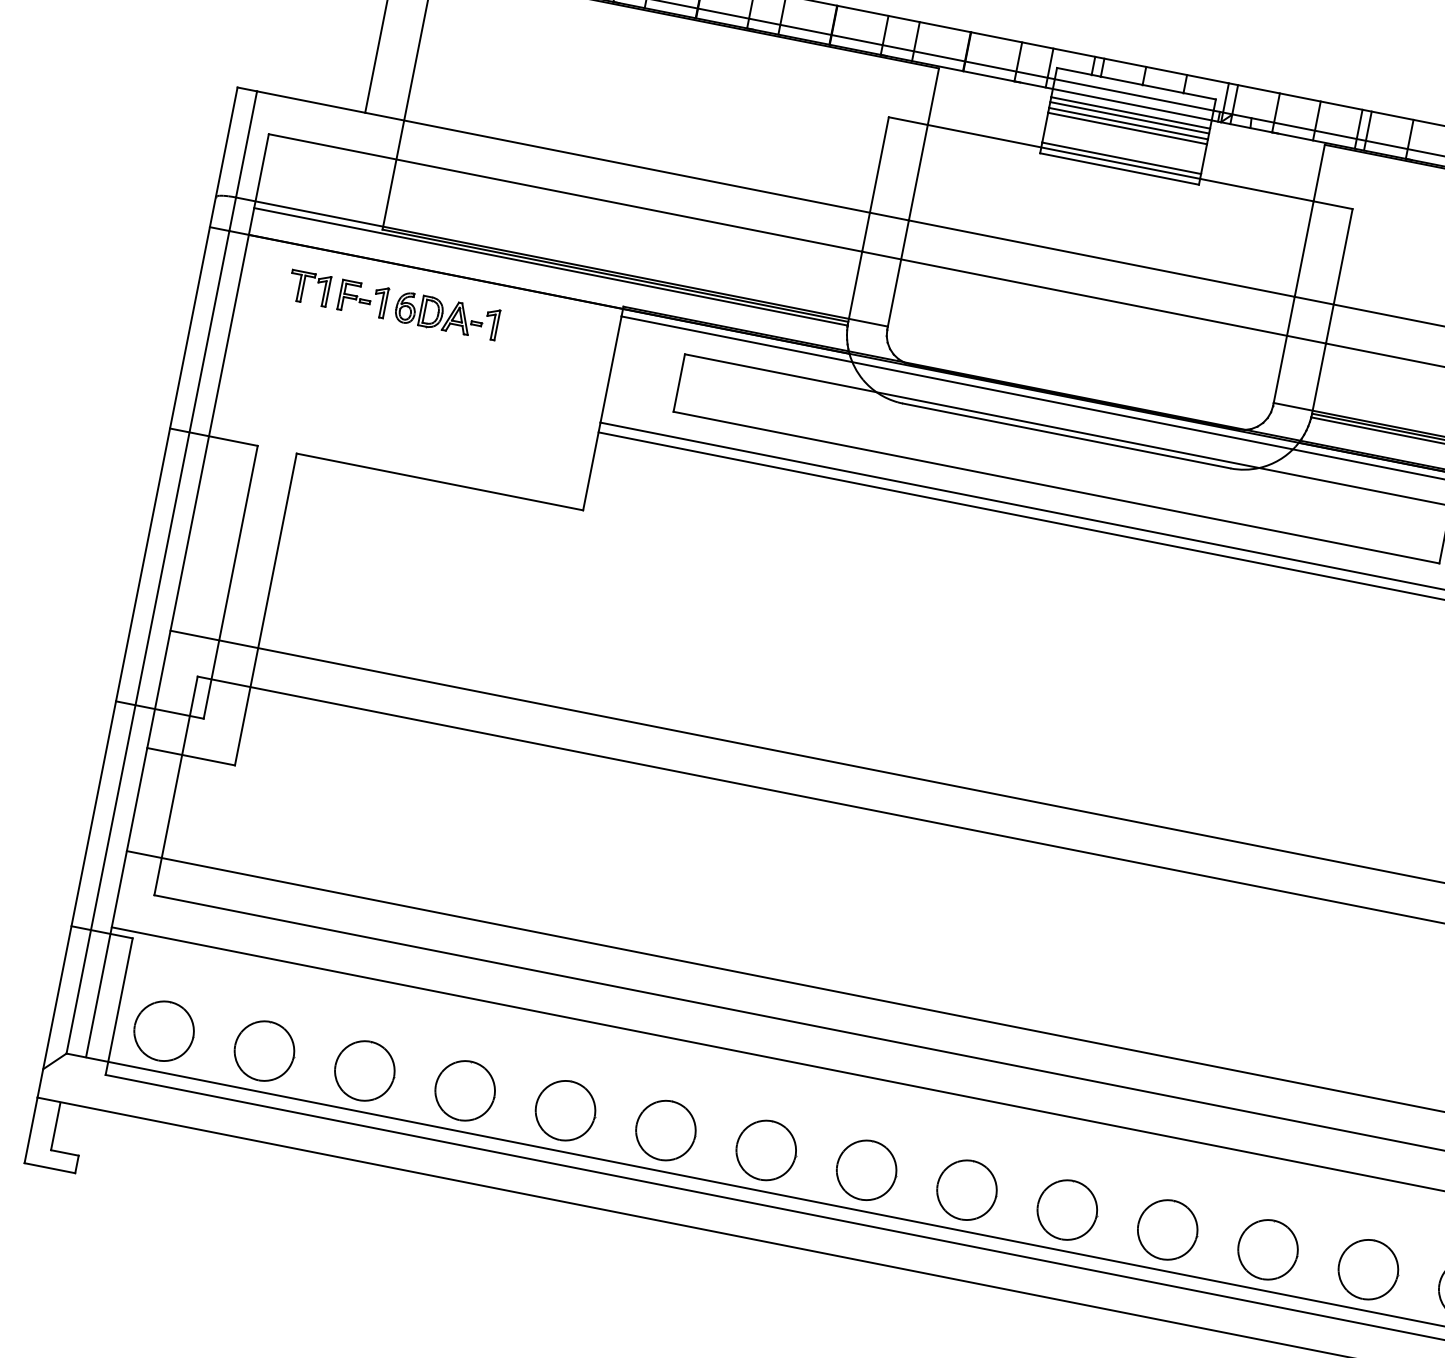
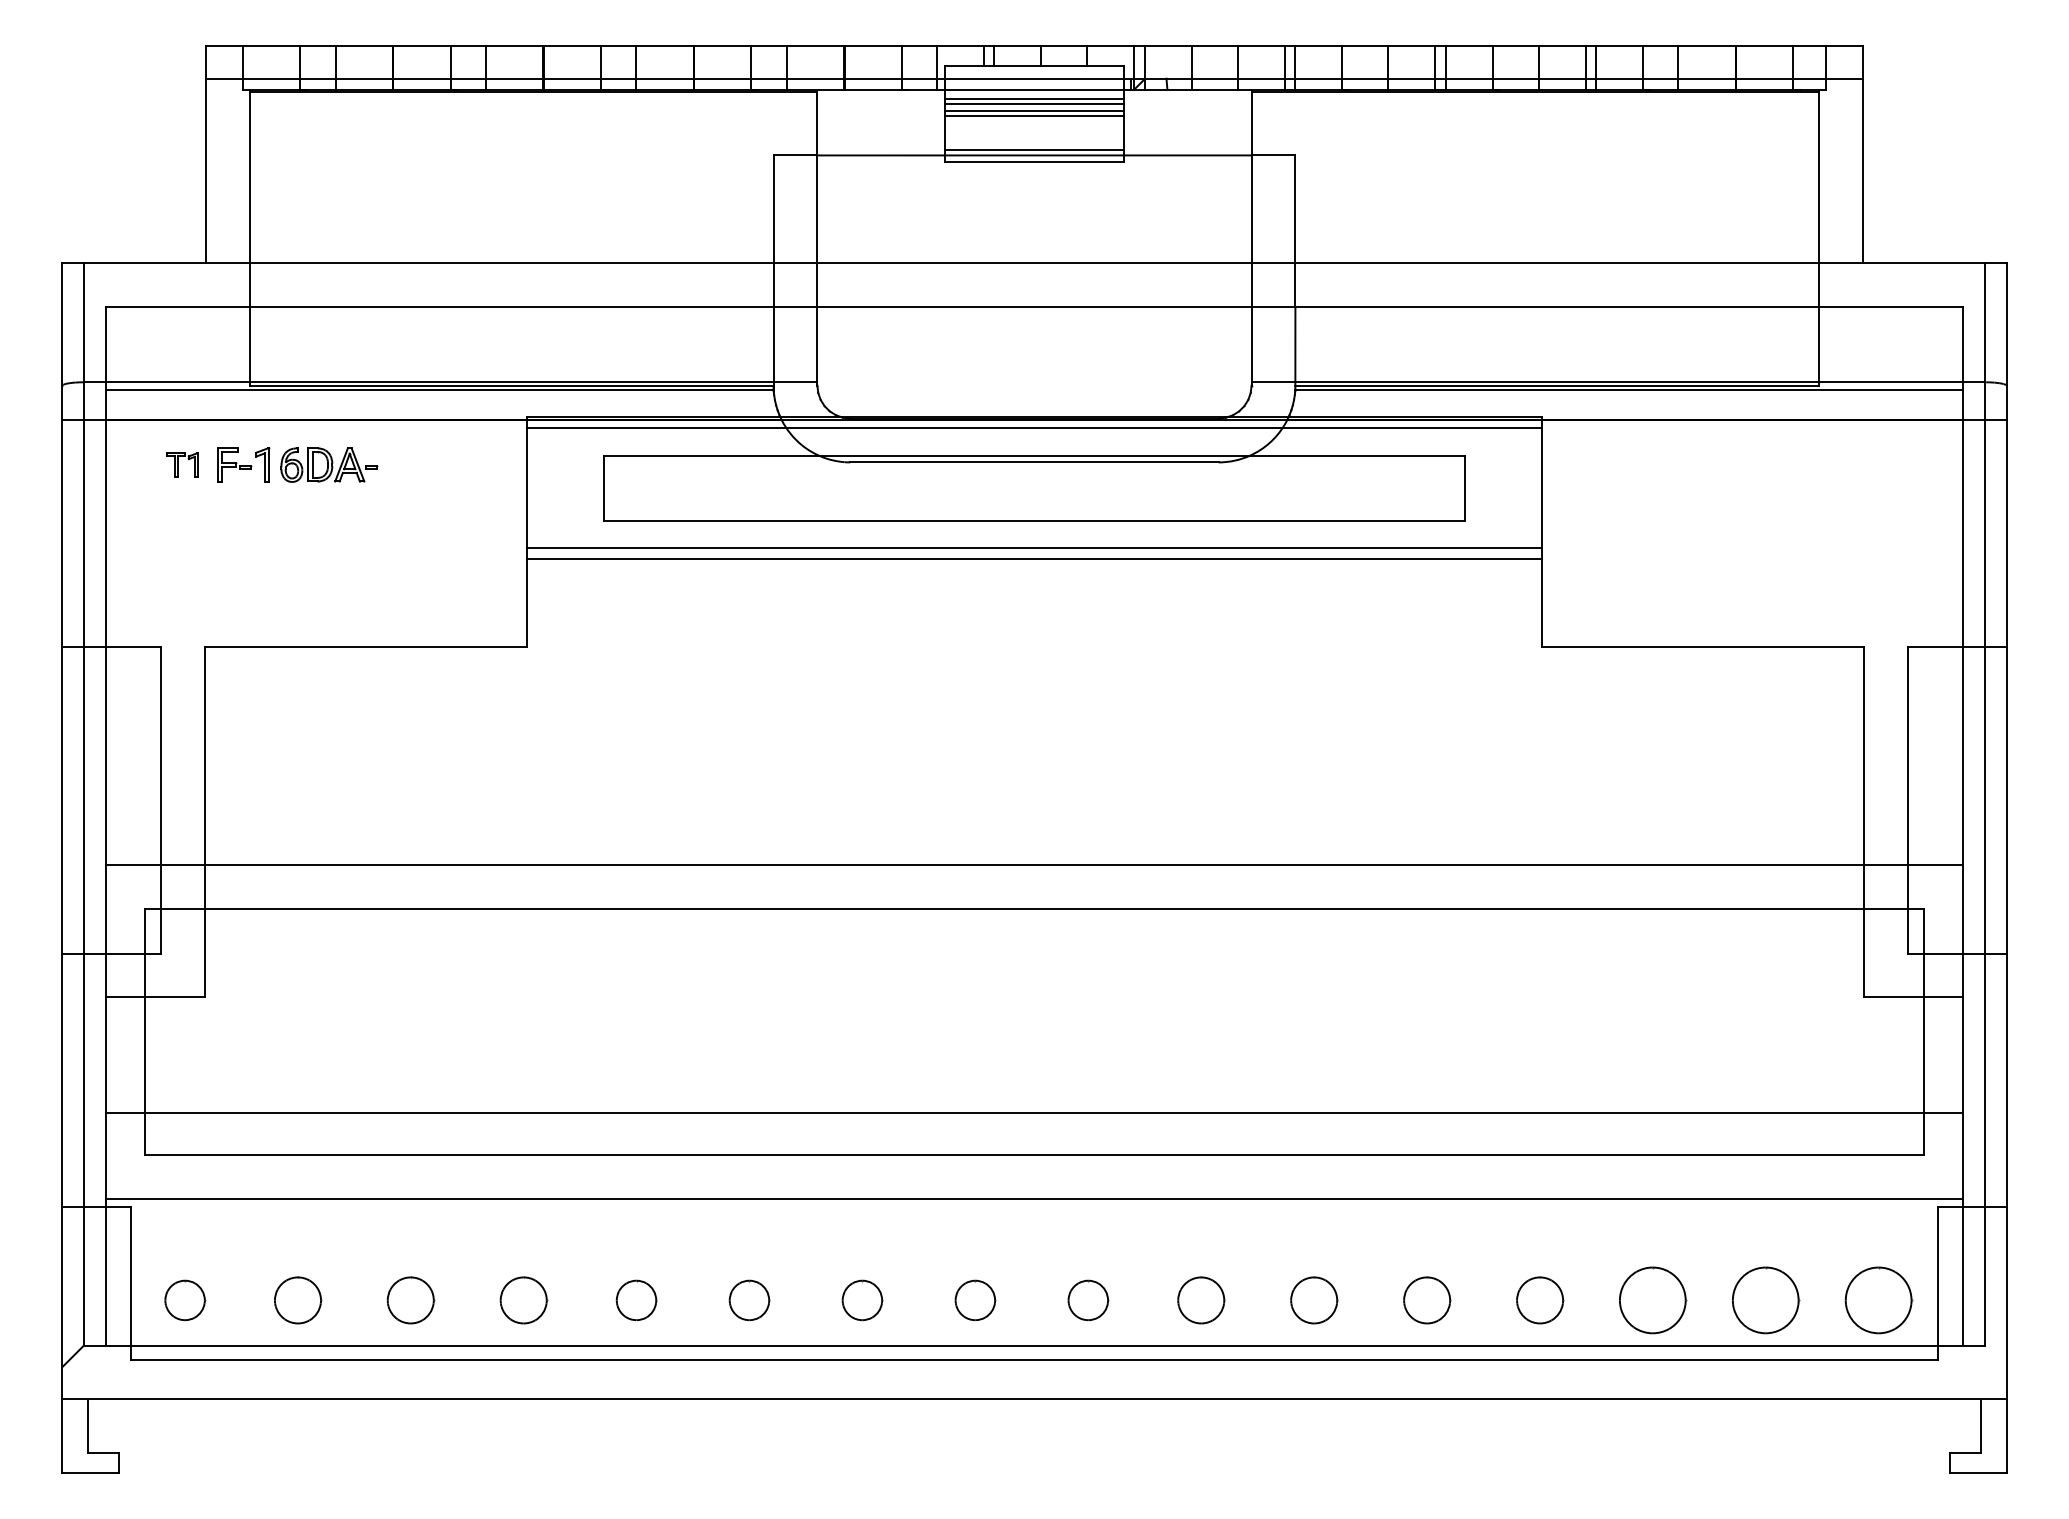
part: (309, 287) -> (182, 464), size x0.7
part: (491, 323) -> (387, 464), removed
part: (164, 1031) -> (185, 1300), size x0.6
part: (265, 1051) -> (298, 1300), size x0.7
part: (364, 1071) -> (410, 1300), size x0.7
part: (465, 1090) -> (523, 1300), size x0.7
part: (565, 1110) -> (636, 1300), size x0.6
part: (665, 1130) -> (749, 1300), size x0.6
part: (766, 1150) -> (862, 1300), size x0.6
part: (866, 1170) -> (975, 1300), size x0.6
part: (967, 1190) -> (1088, 1300), size x0.6
part: (1067, 1210) -> (1201, 1300), size x0.7
part: (1168, 1230) -> (1314, 1300), size x0.7
part: (1268, 1249) -> (1427, 1300), size x0.7
part: (1368, 1269) -> (1540, 1300), size x0.7

